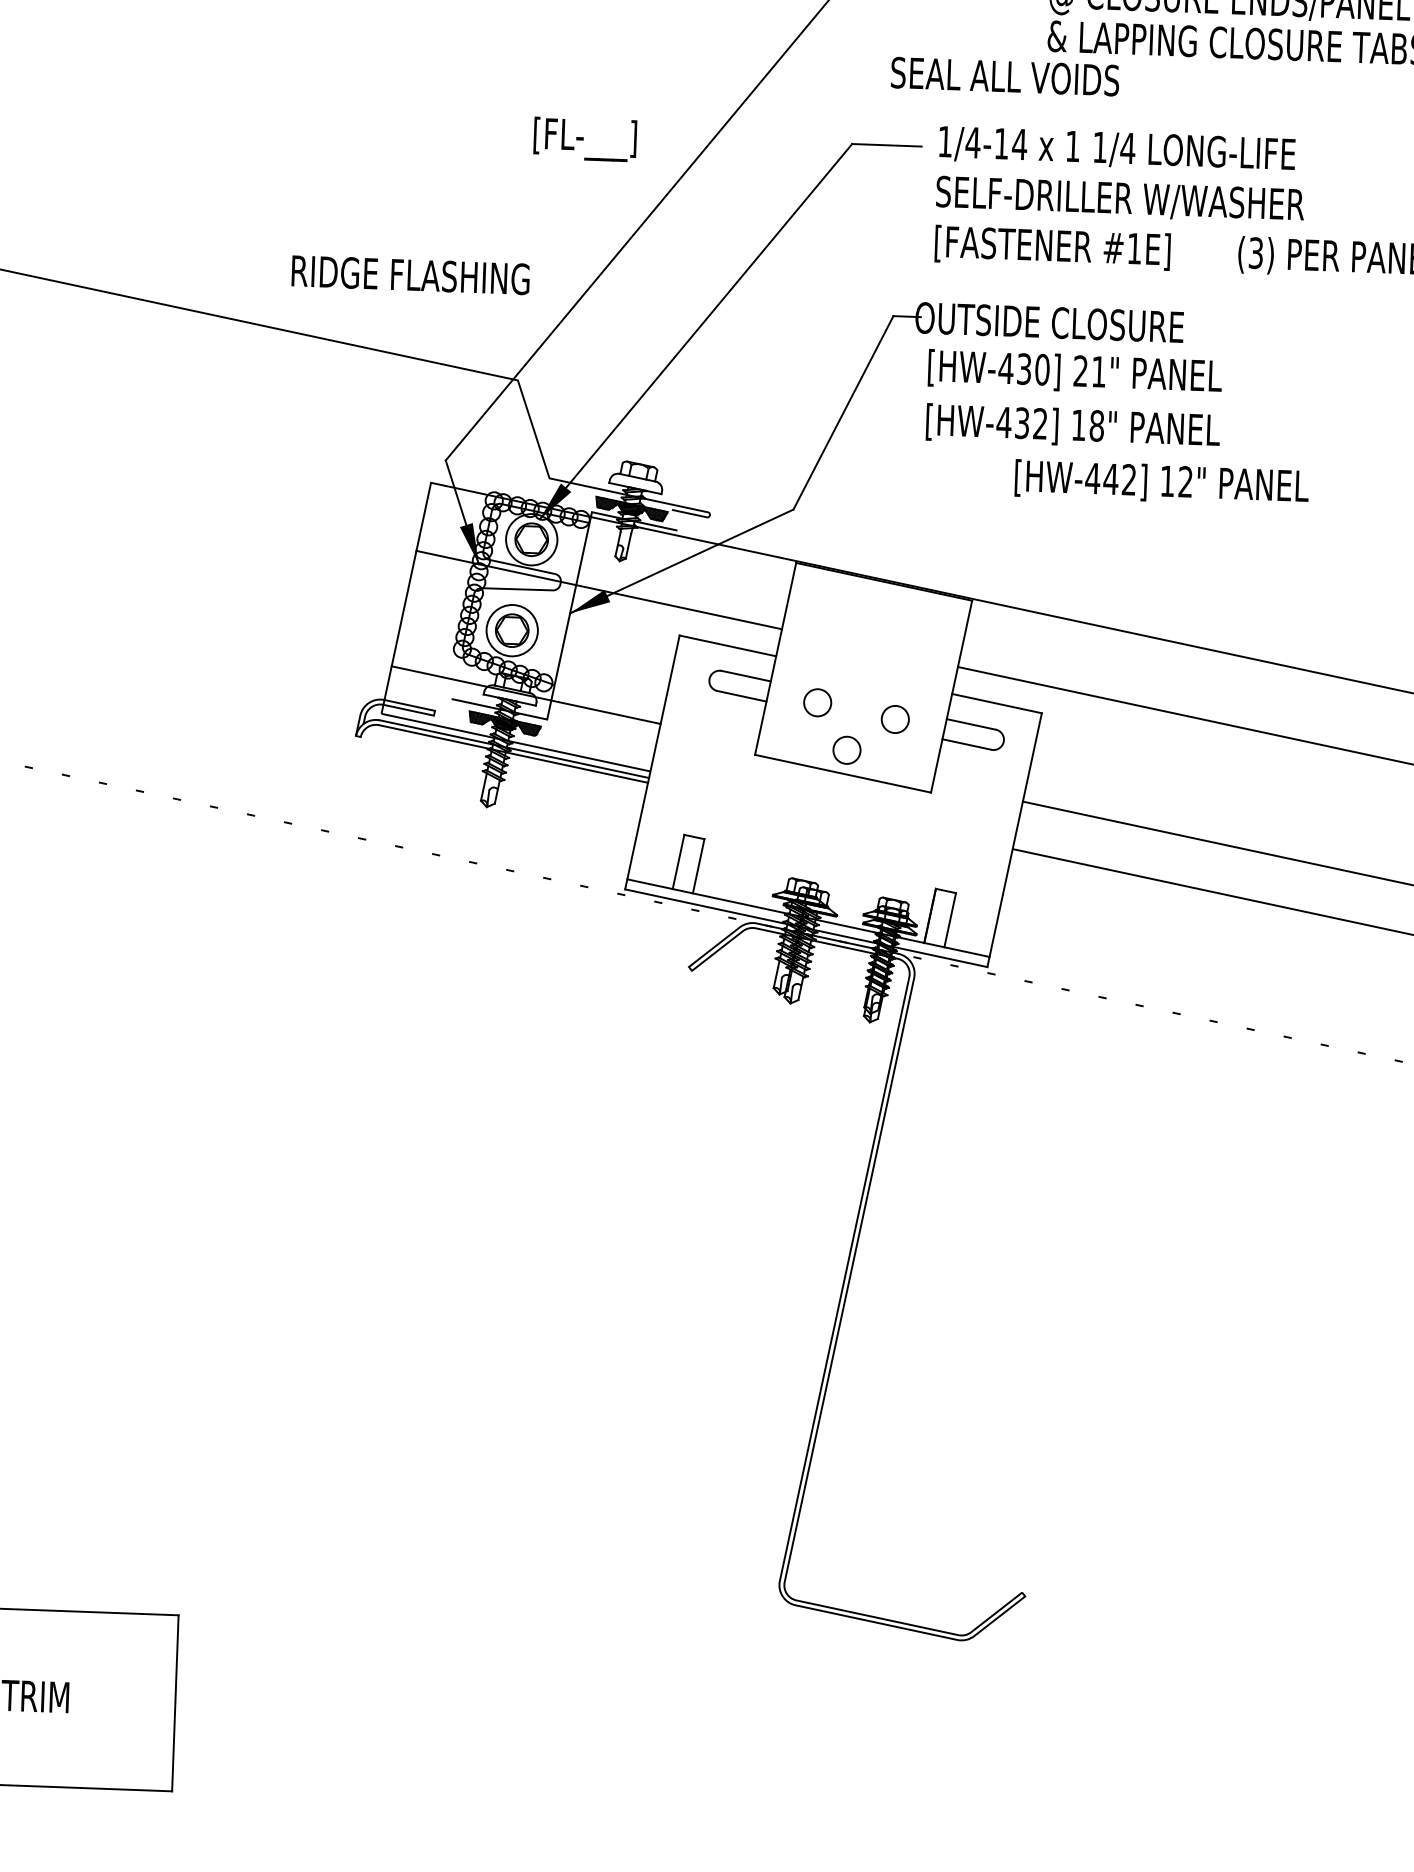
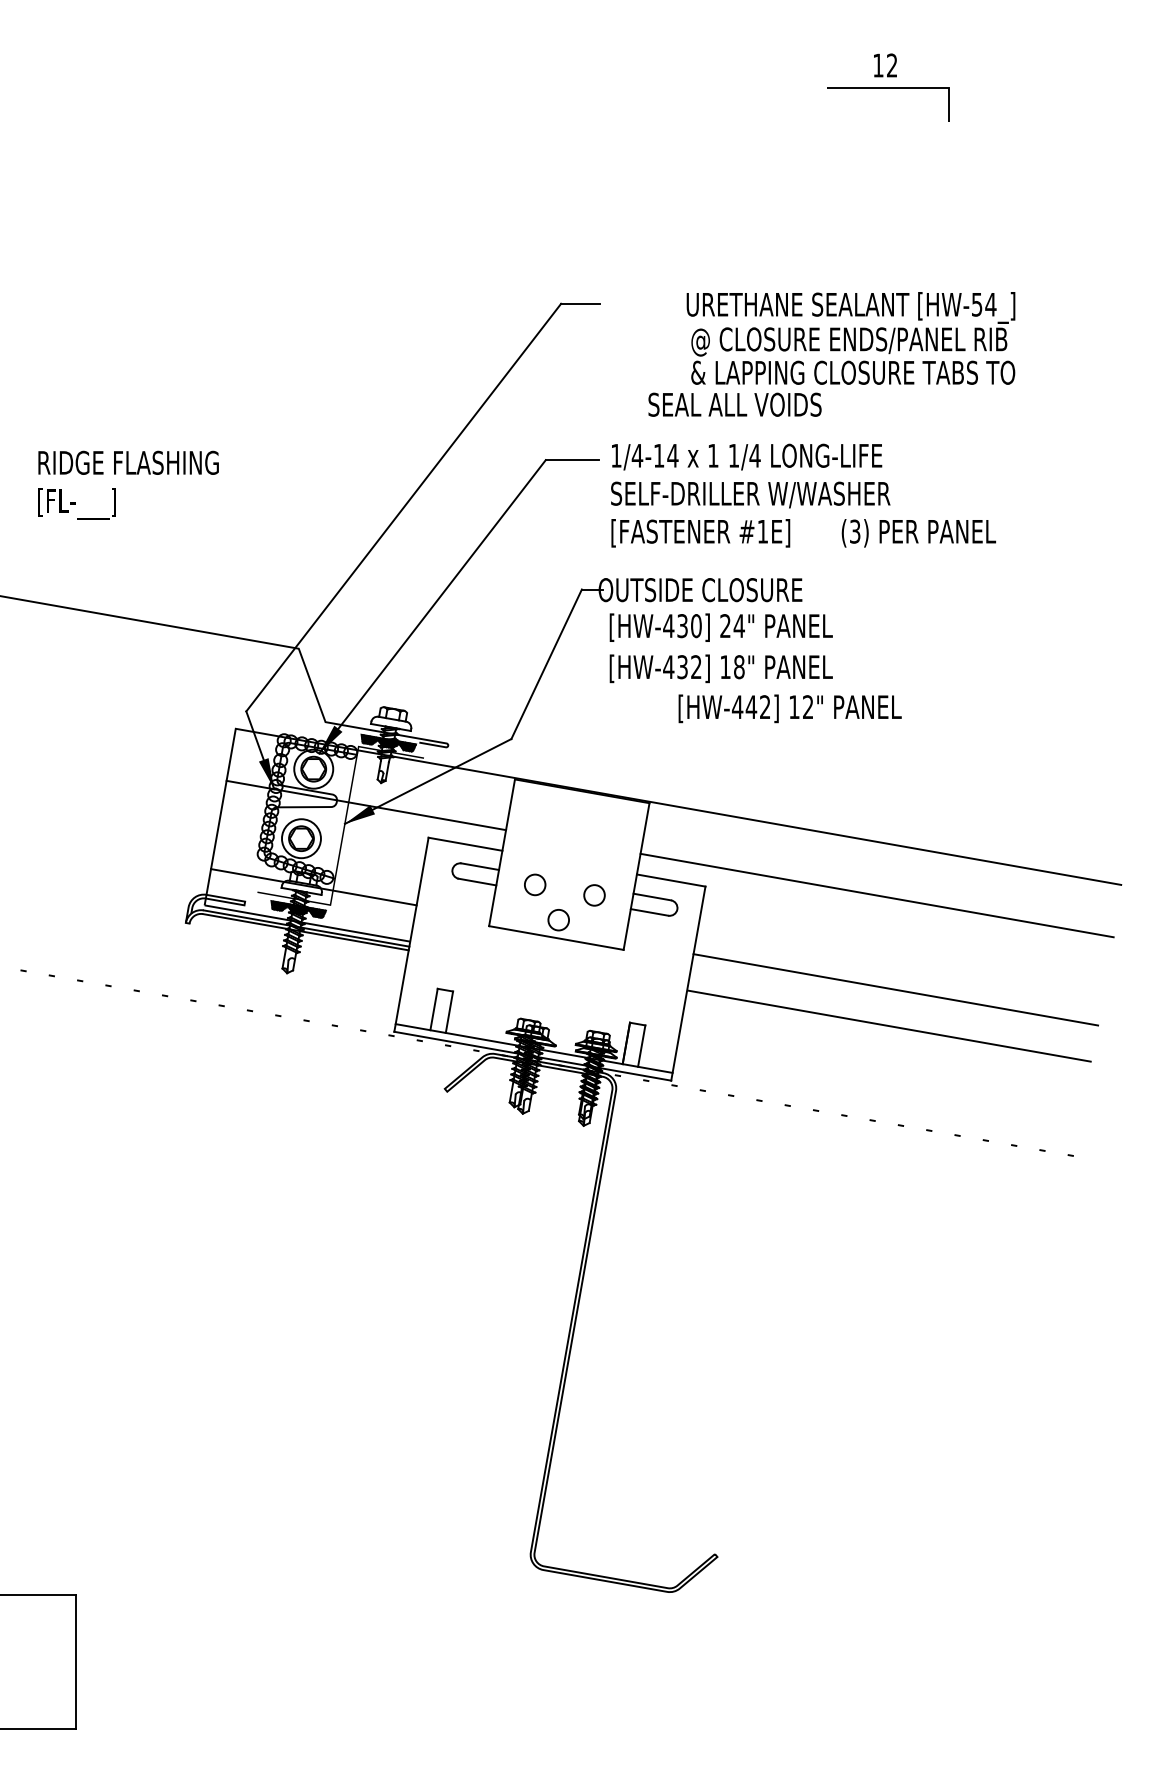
text: (1004, 76) -> (734, 404), moved
text: (584, 138) -> (76, 503), moved
text: (410, 274) -> (128, 462), moved
text: (1097, 371) -> (738, 625), 21" -> 24"

